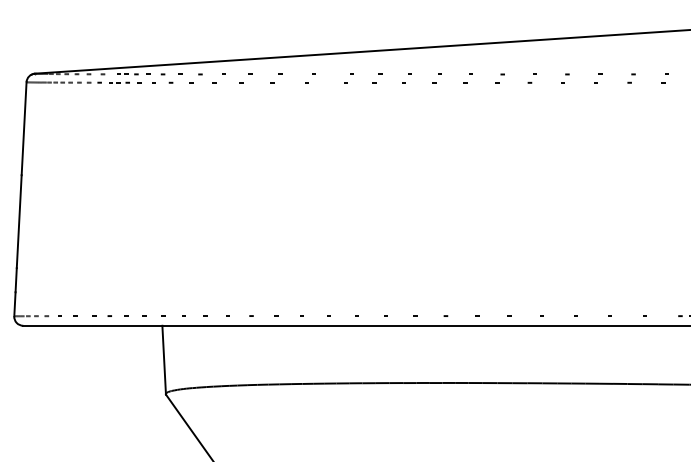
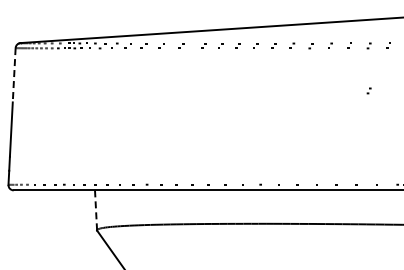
line: (24, 129) -> (14, 75), solid -> dashed
part: (630, 154) -> (368, 90), added
line: (164, 360) -> (96, 210), solid -> dashed

